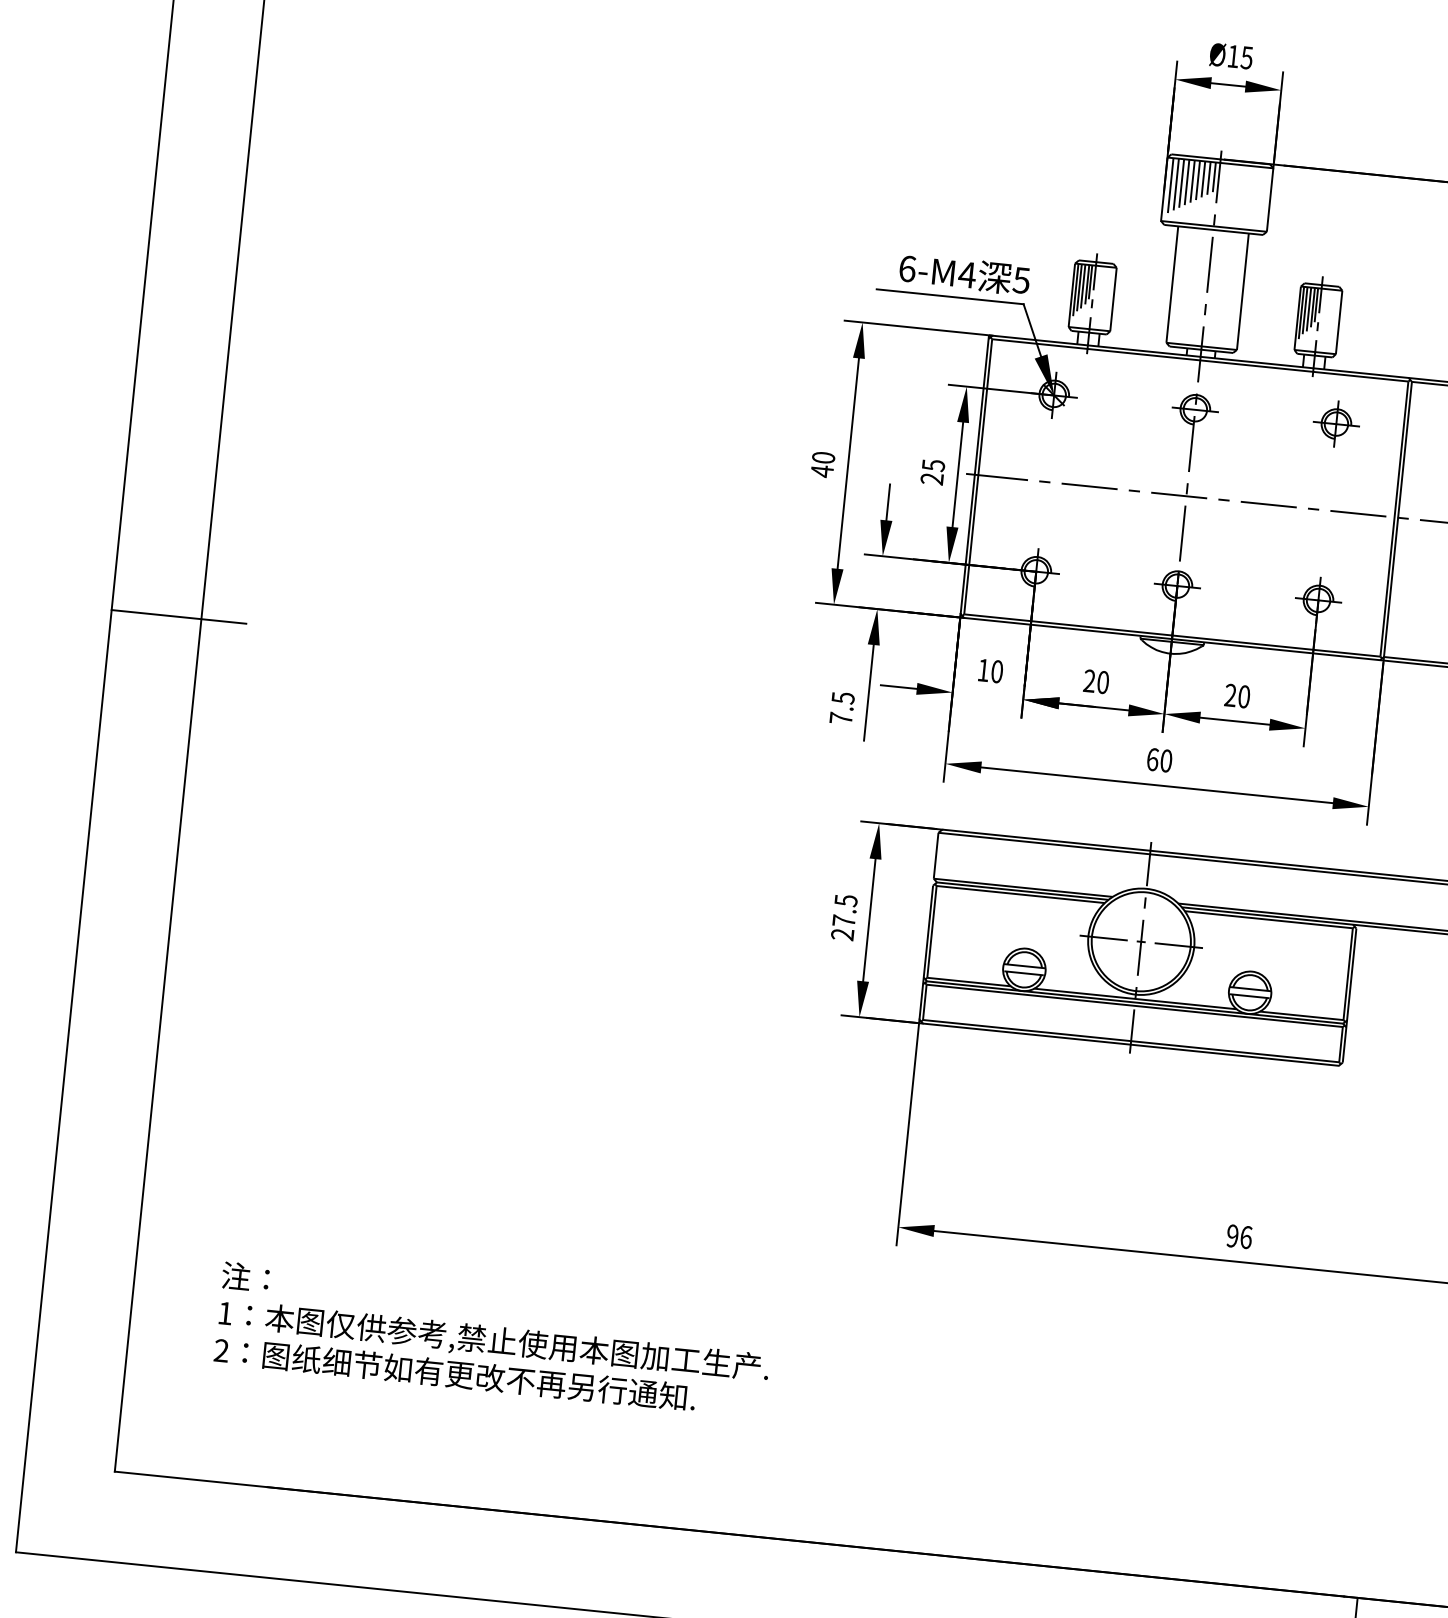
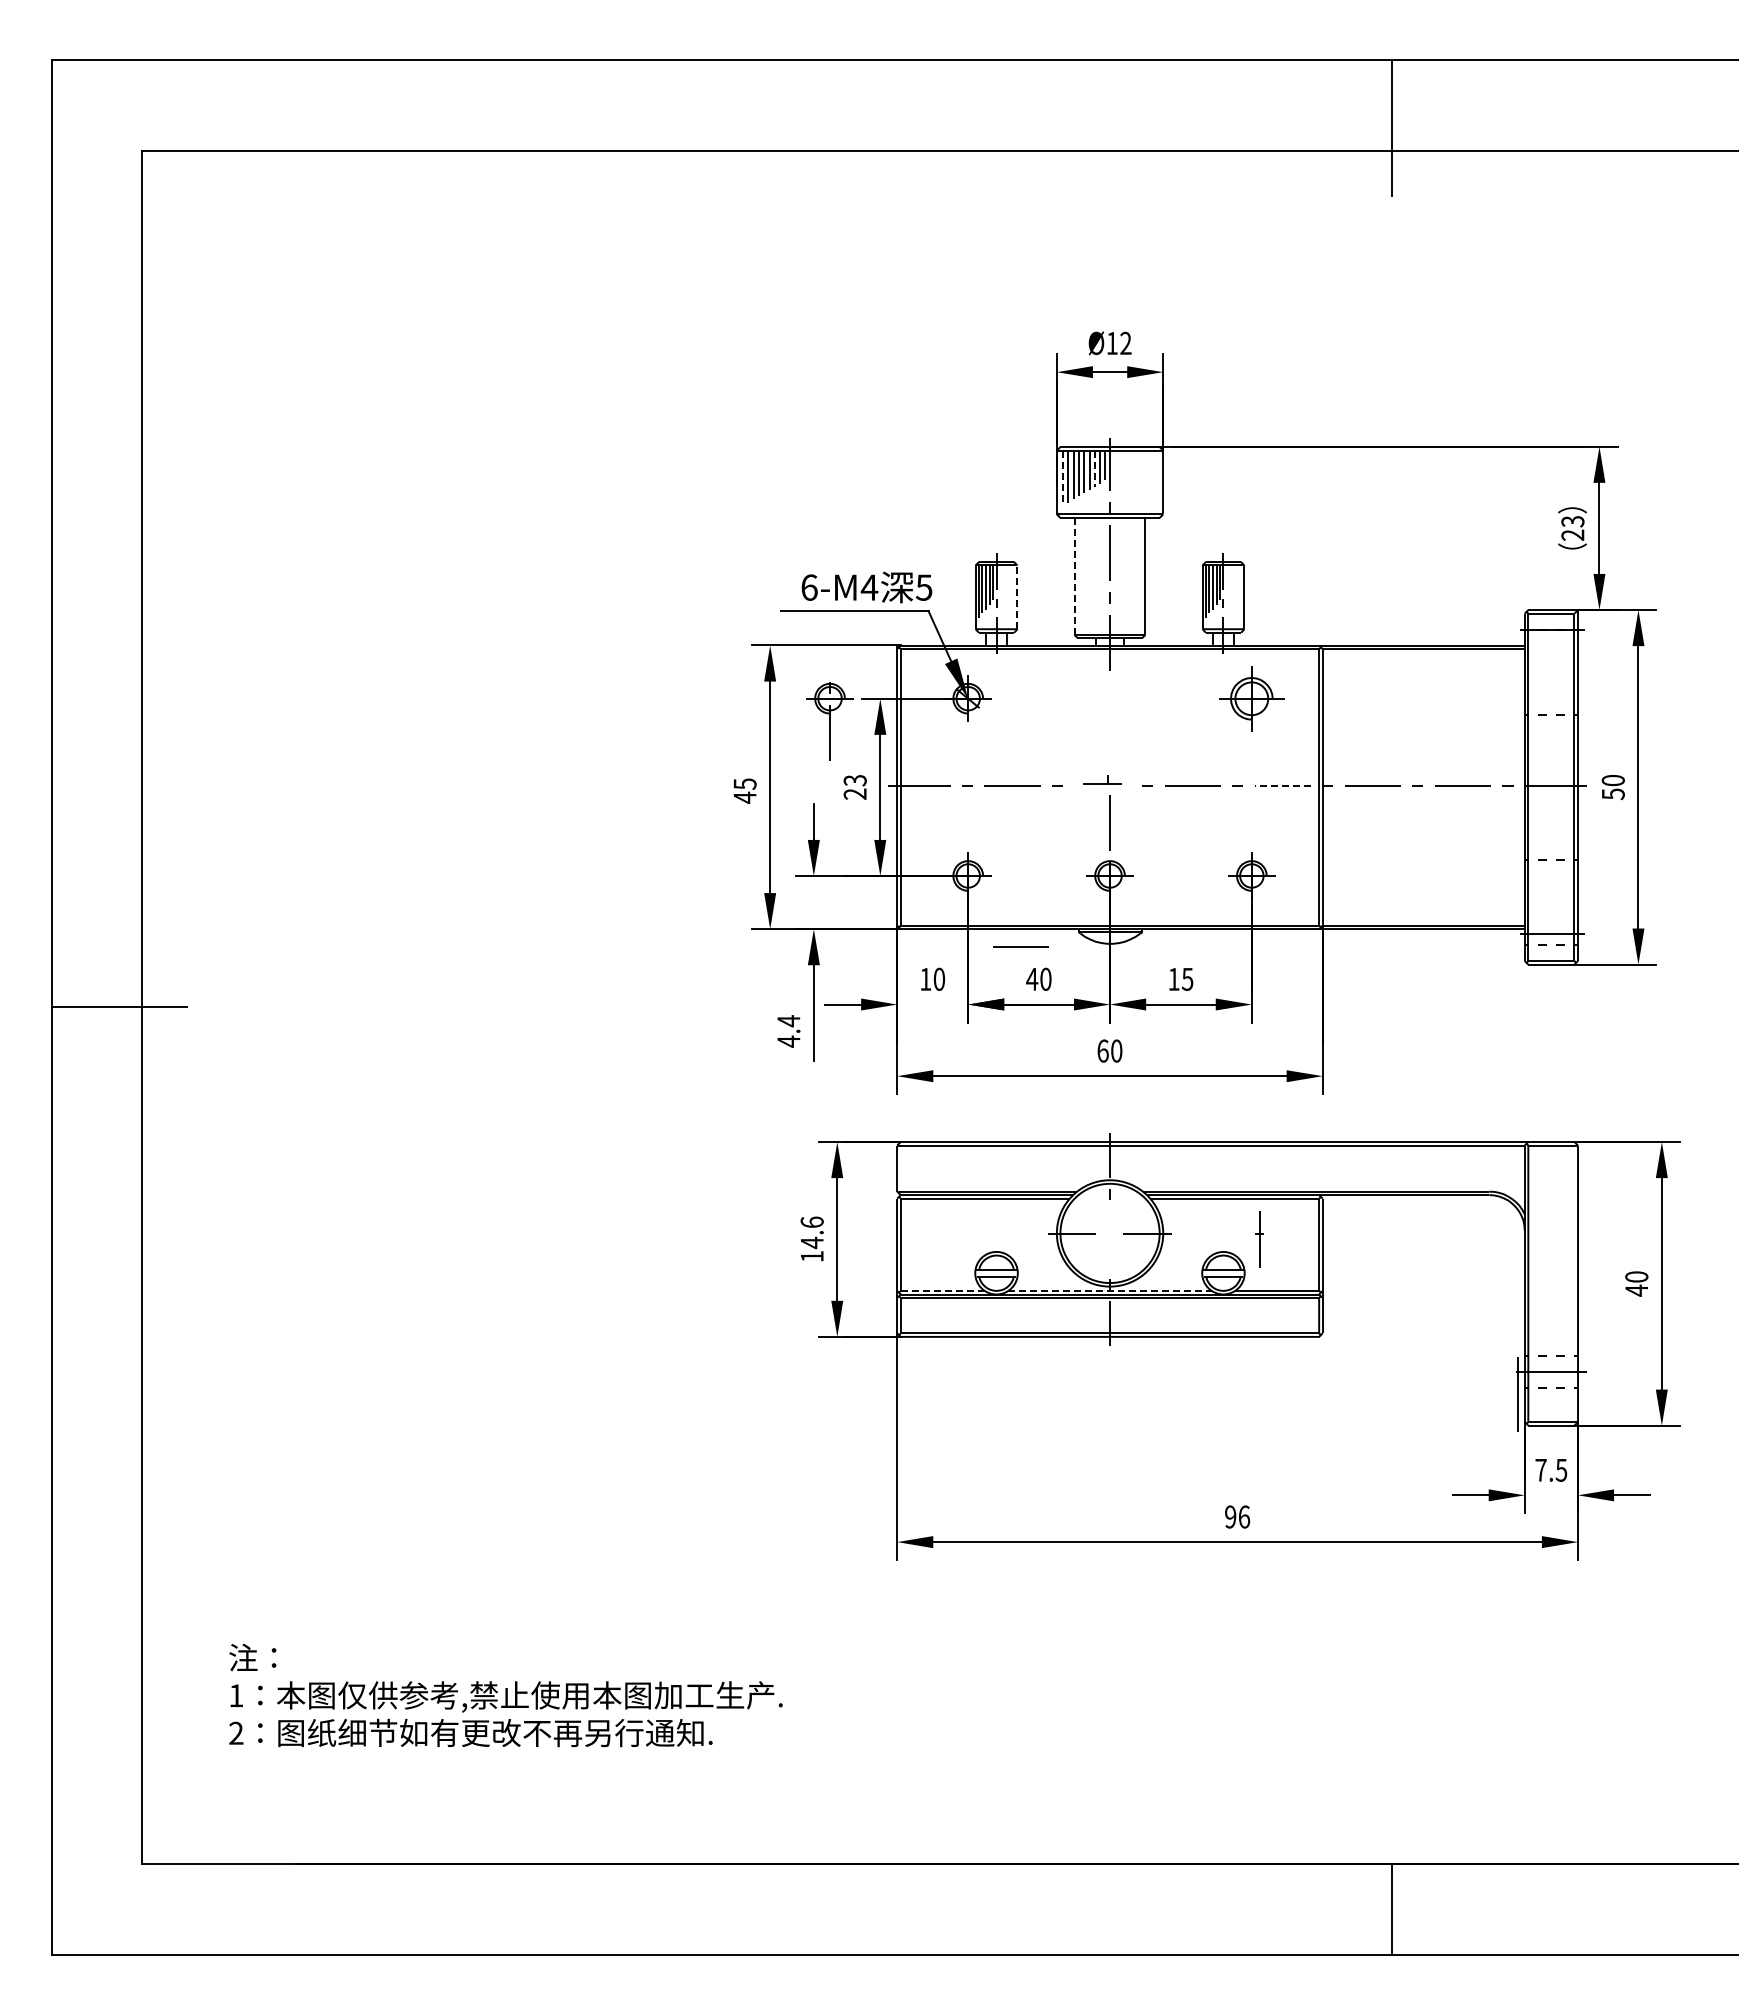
text: (1246, 56) -> (1125, 342), Ø15 -> Ø12
line: (1203, 180) -> (1094, 469), solid -> dashed
line: (1170, 185) -> (1062, 478), solid -> dashed
line: (1172, 284) -> (1074, 576), solid -> dashed
line: (1113, 299) -> (1017, 597), solid -> dashed
part: (1336, 423) -> (1251, 698), size x1.4
part: (1192, 432) -> (829, 721), moved
text: (823, 457) -> (744, 783), 40 -> 45
text: (932, 465) -> (854, 780), 25 -> 23
part: (1179, 489) -> (1102, 779), size x0.7
line: (1358, 513) -> (1282, 785), solid -> dashed
line: (1081, 647) -> (1020, 946), added
text: (1089, 680) -> (1032, 978), 20 -> 40
text: (1237, 695) -> (1180, 978), 20 -> 15
text: (841, 708) -> (788, 1031), 7.5 -> 4.4
text: (843, 917) -> (811, 1239), 27.5 -> 14.6
part: (1140, 947) -> (1259, 1239), moved
line: (969, 981) -> (943, 1290), solid -> dashed
line: (1134, 998) -> (1109, 1290), solid -> dashed

